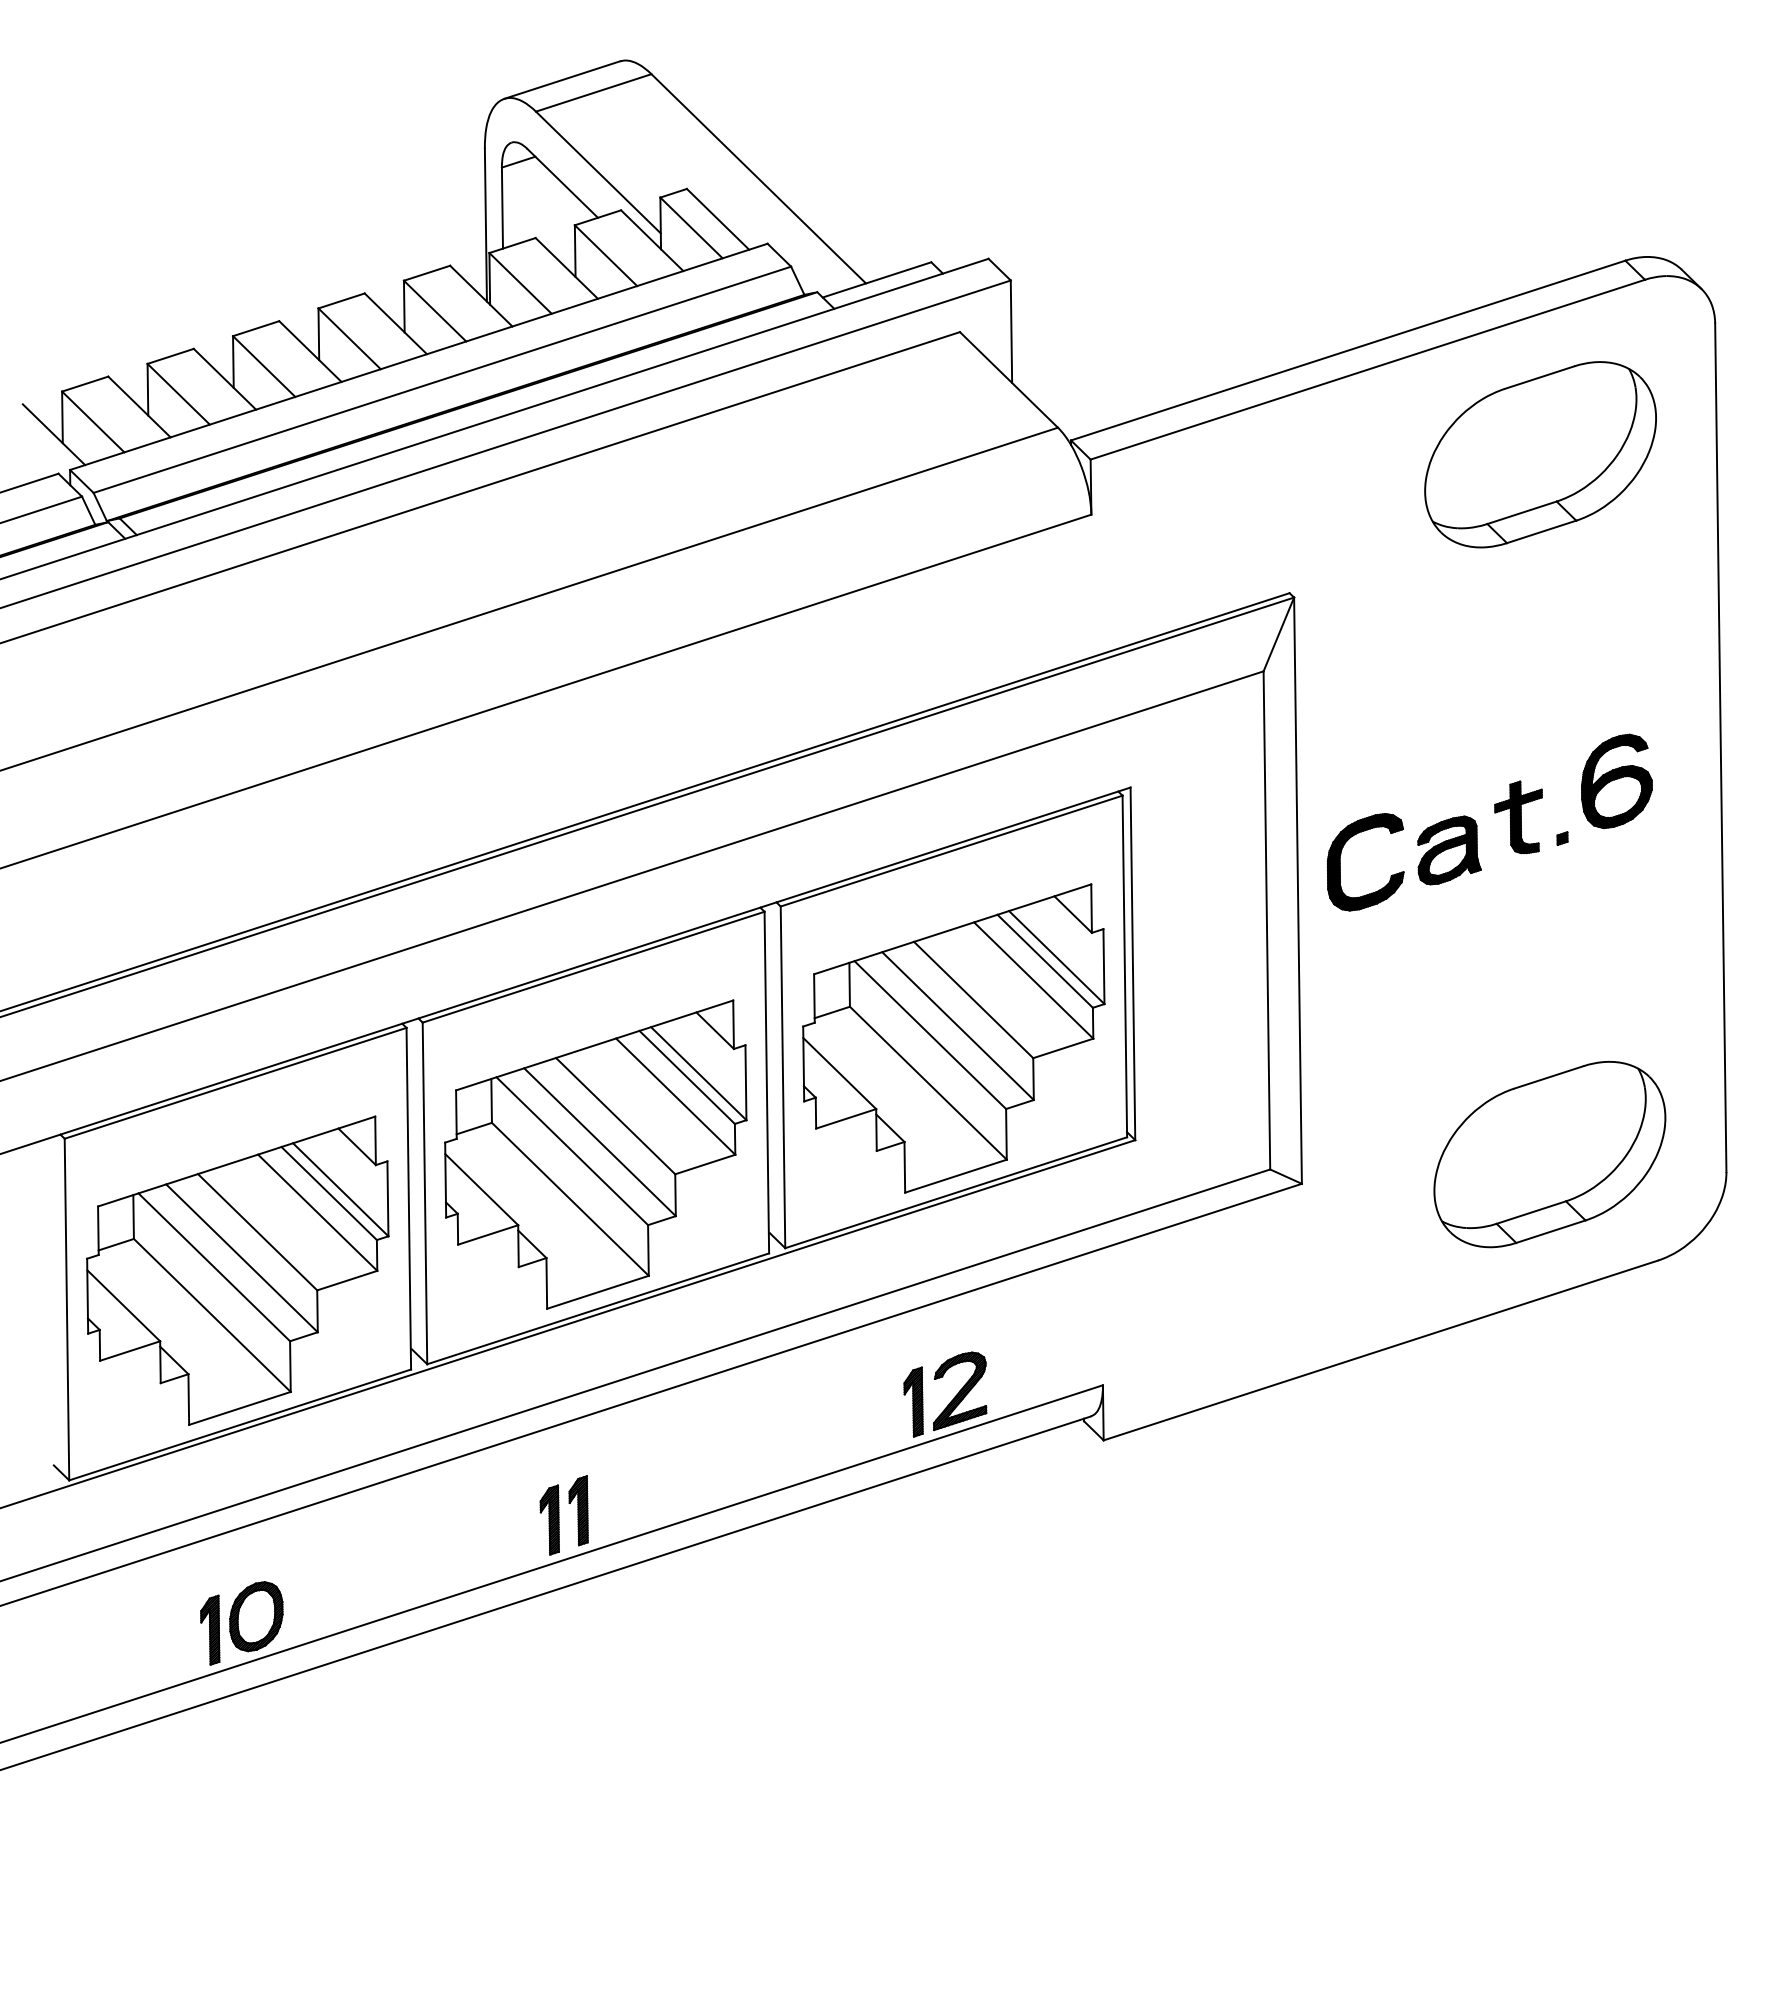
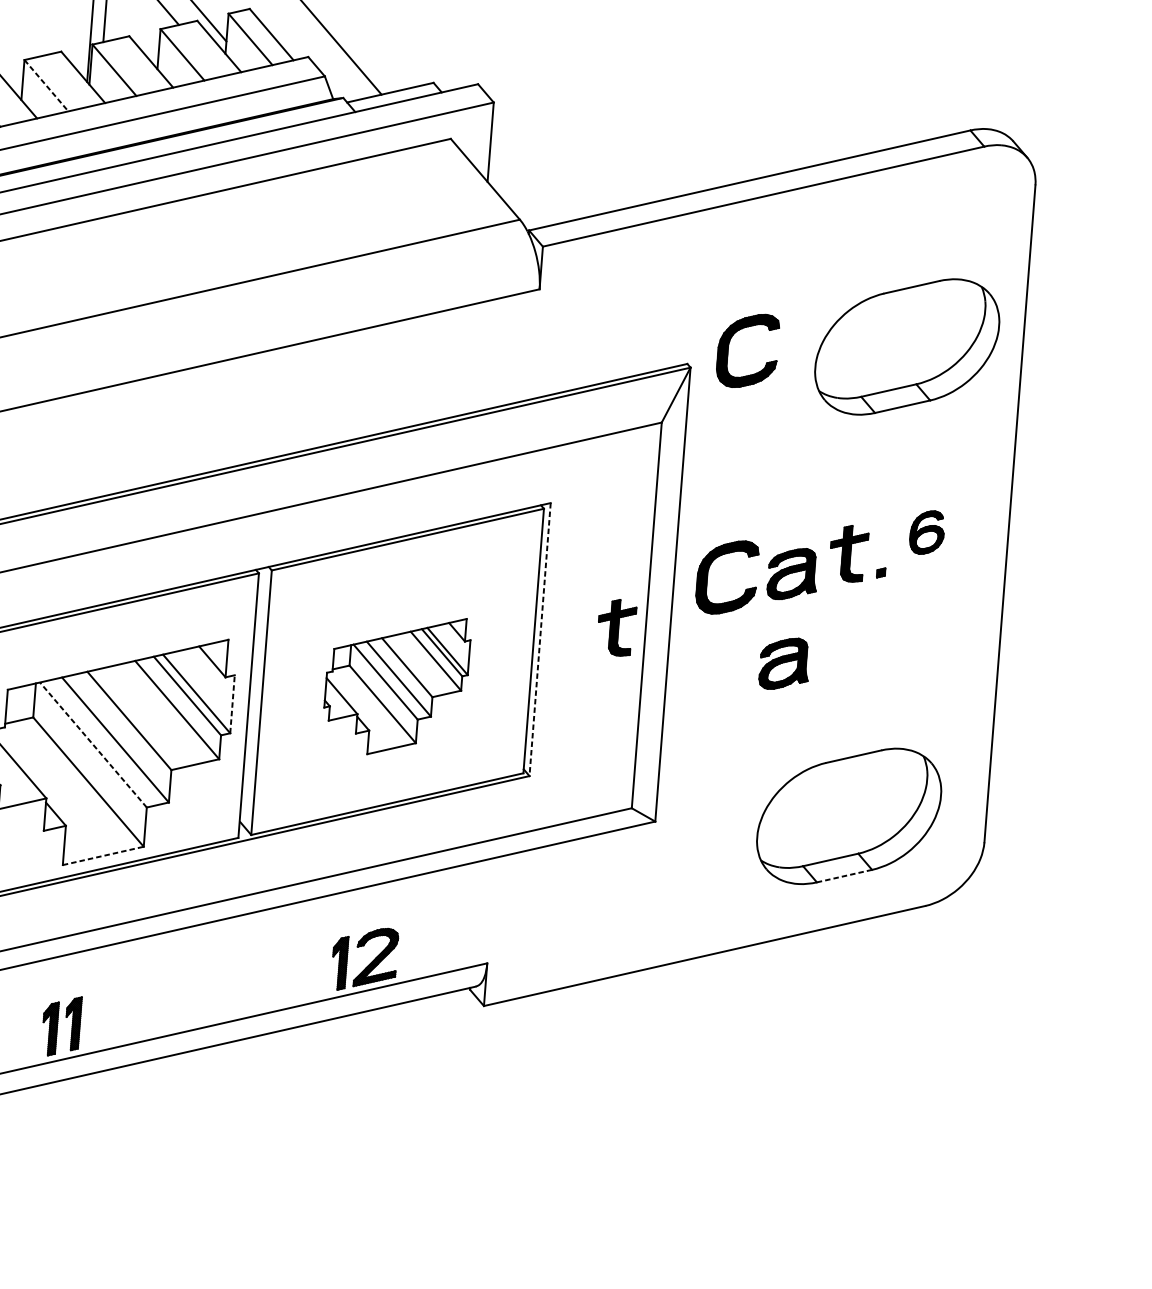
line: (435, 311) -> (46, 86), solid -> dashed
part: (1540, 454) -> (907, 346), moved
part: (1340, 569) -> (728, 349), added
part: (1616, 781) -> (926, 532), size x0.6
part: (1229, 939) -> (616, 627), added
line: (1132, 964) -> (539, 640), solid -> dashed
part: (1449, 966) -> (784, 663), added
part: (953, 1038) -> (396, 684), size x0.6
line: (745, 1082) -> (232, 704), solid -> dashed
line: (572, 1151) -> (93, 745), solid -> dashed
line: (1550, 1231) -> (844, 875), solid -> dashed
line: (598, 1292) -> (103, 856), solid -> dashed

